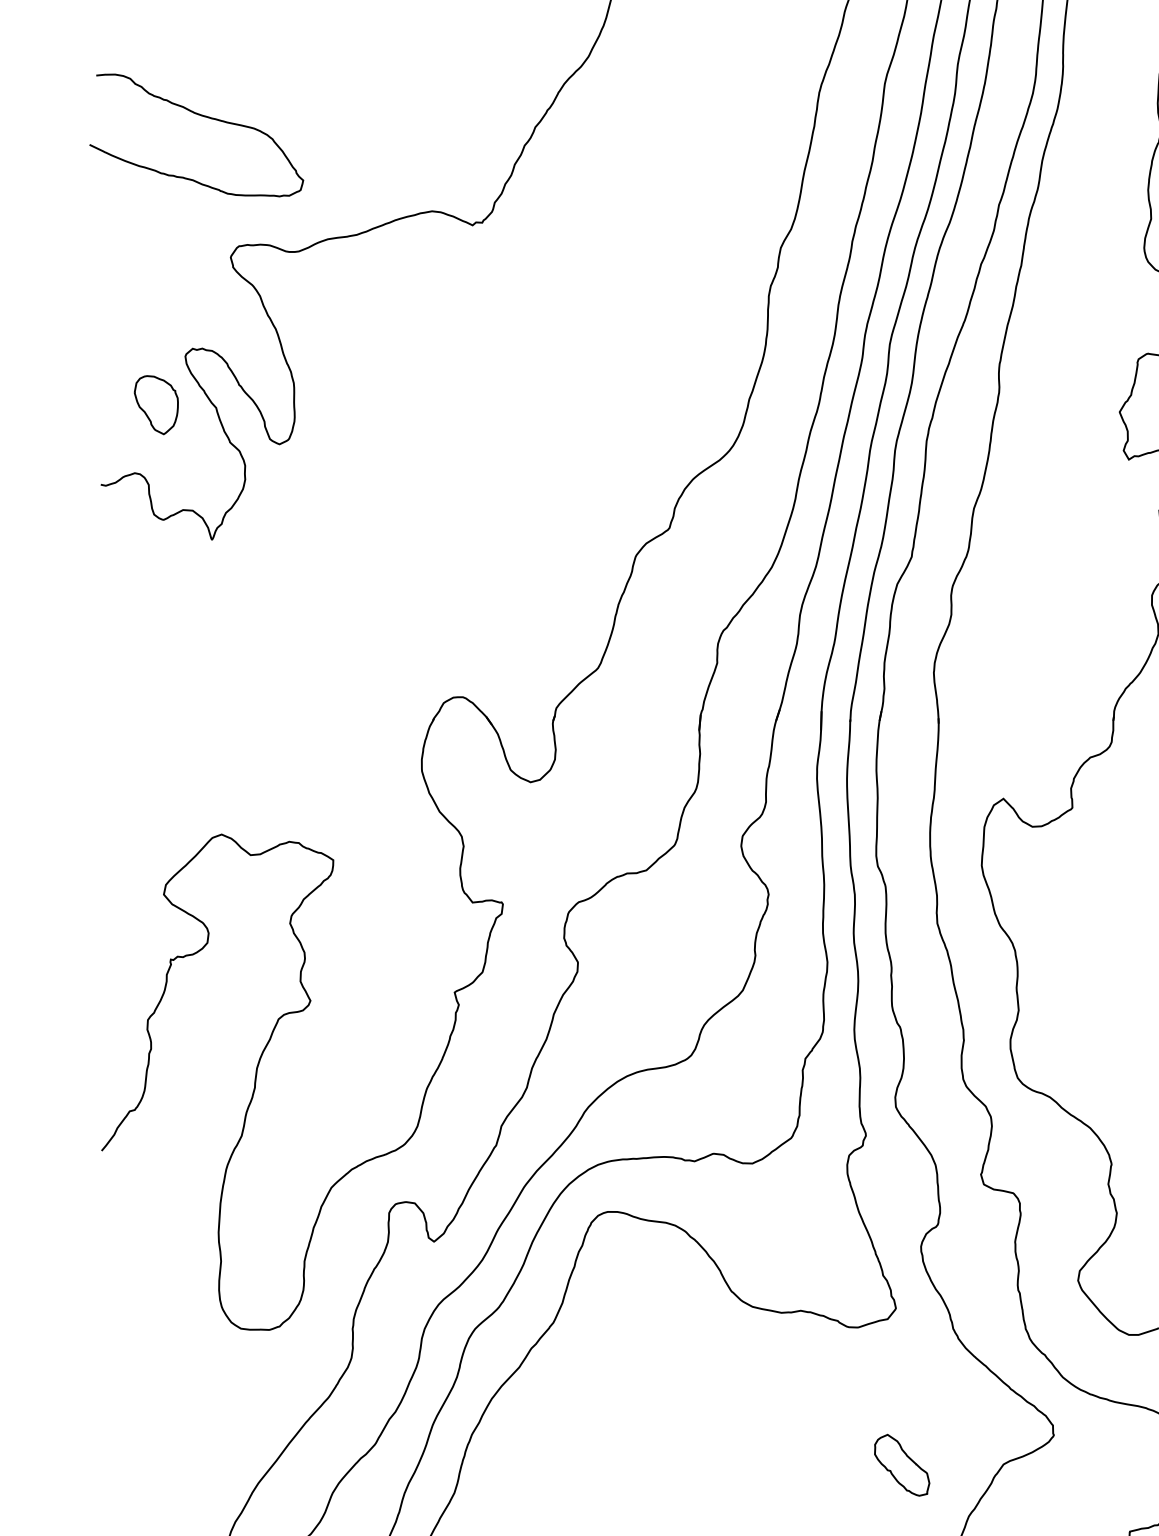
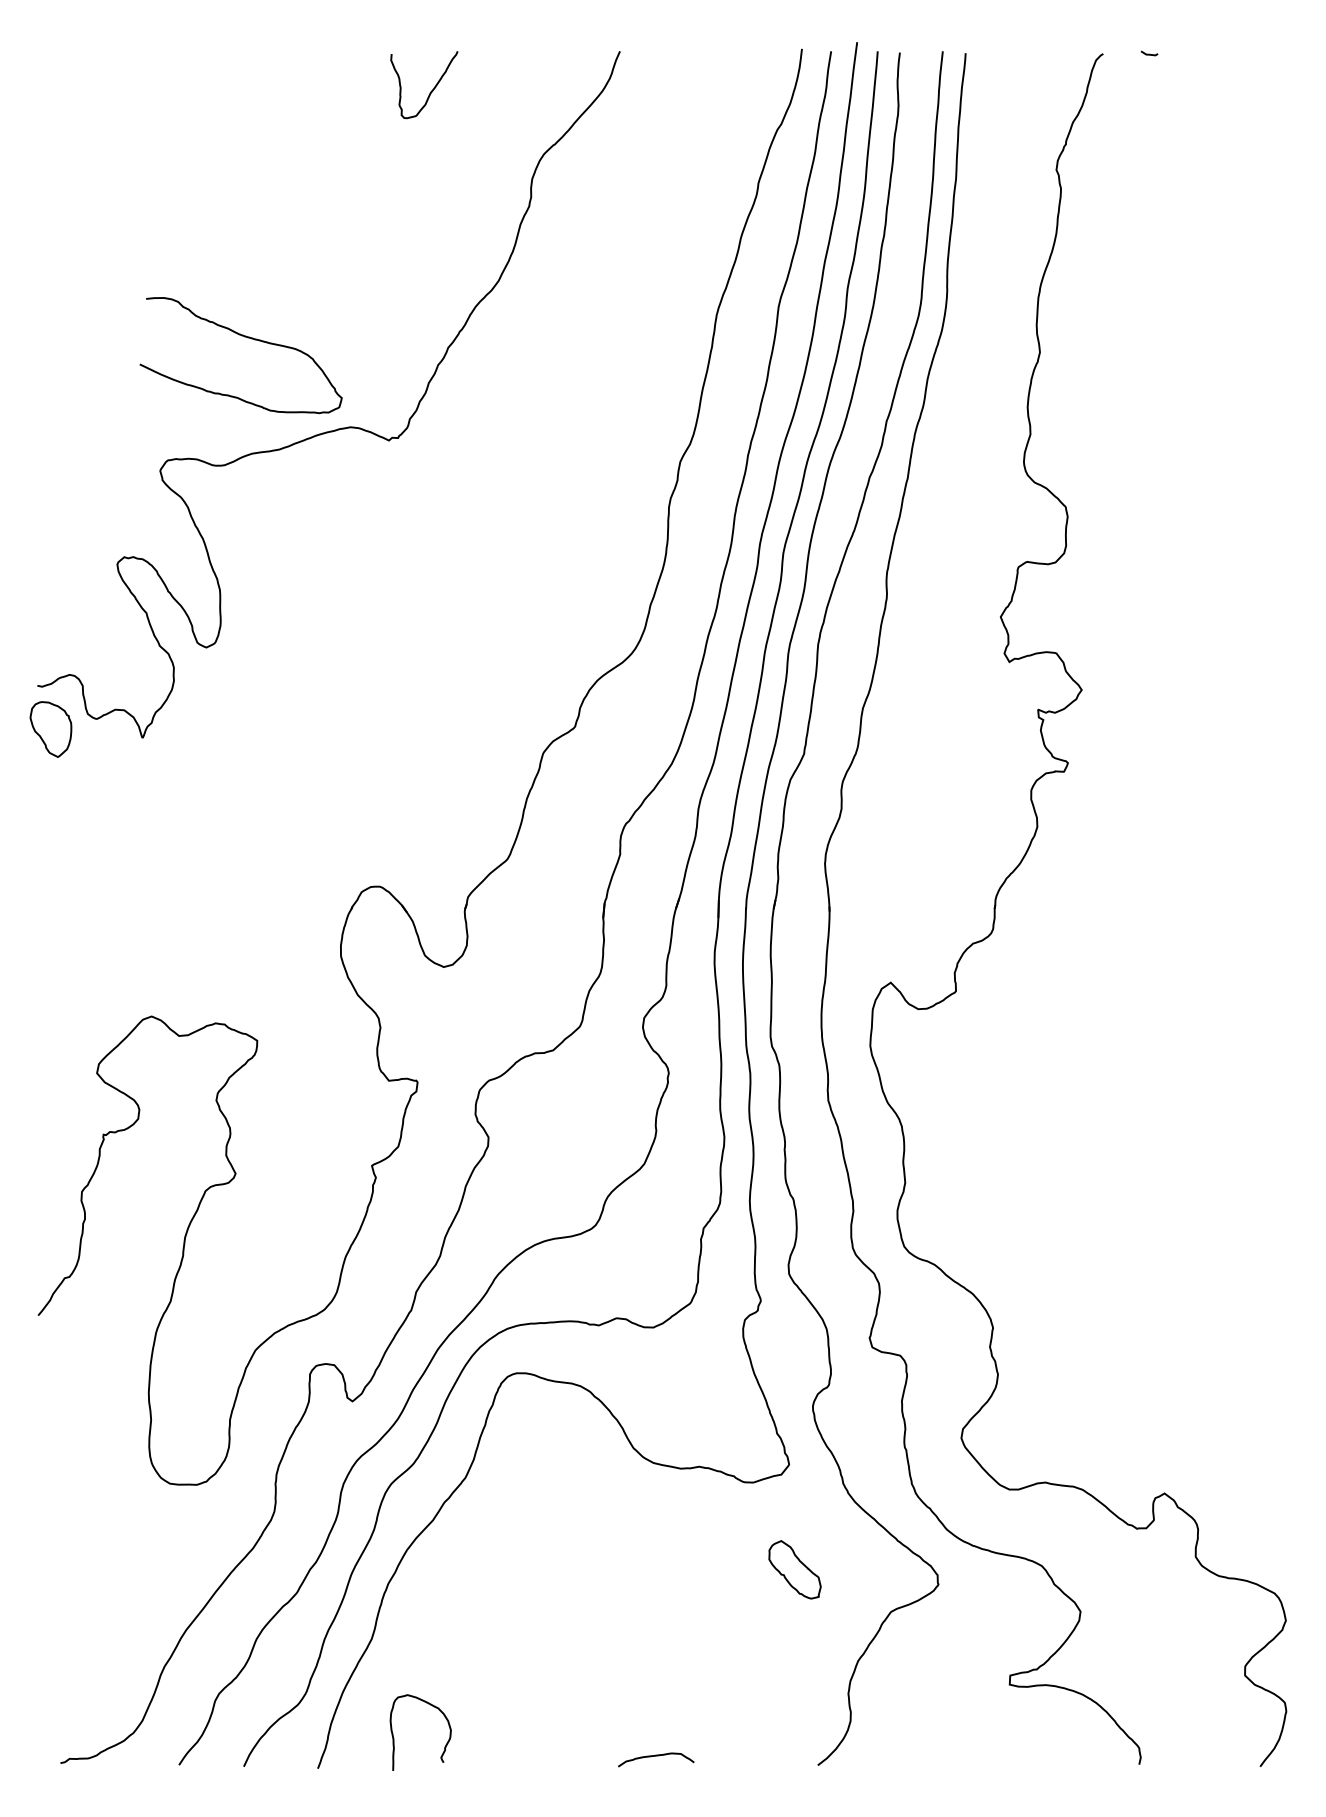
curve: (203, 117) -> (247, 338), moved
part: (155, 405) -> (50, 729), moved
part: (901, 1464) -> (794, 1569), moved

